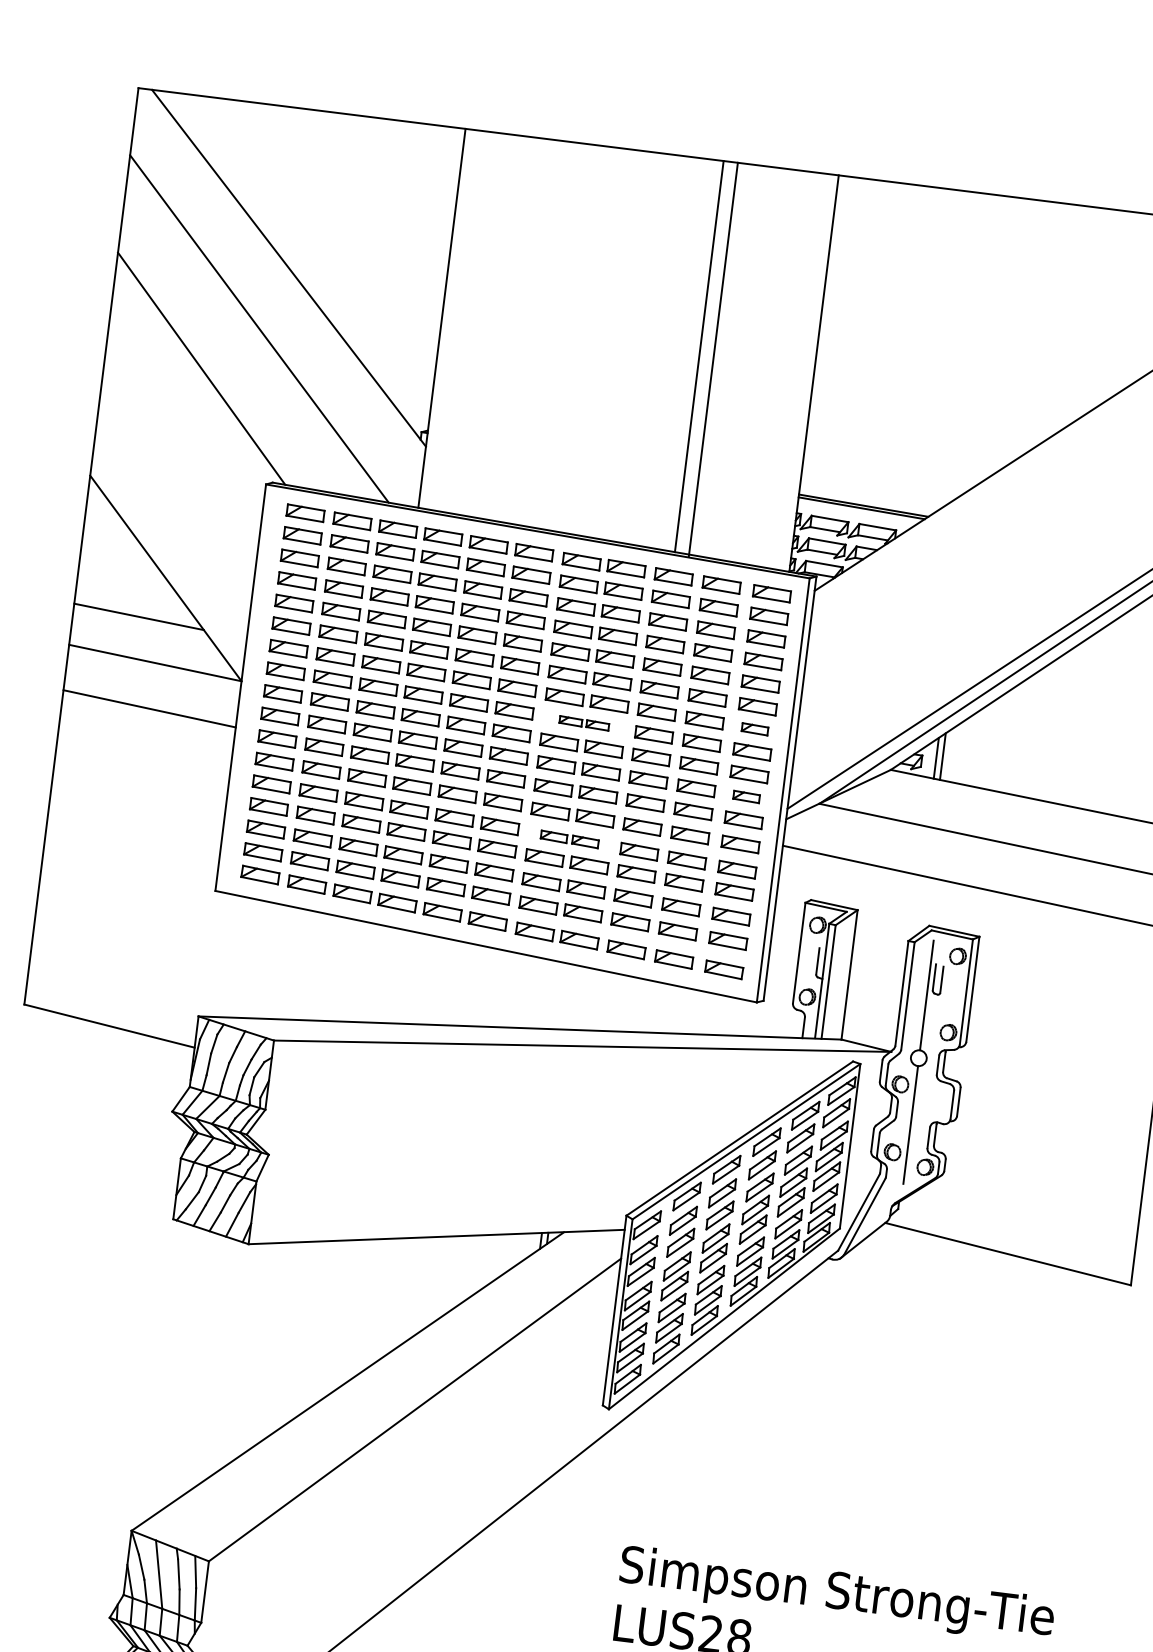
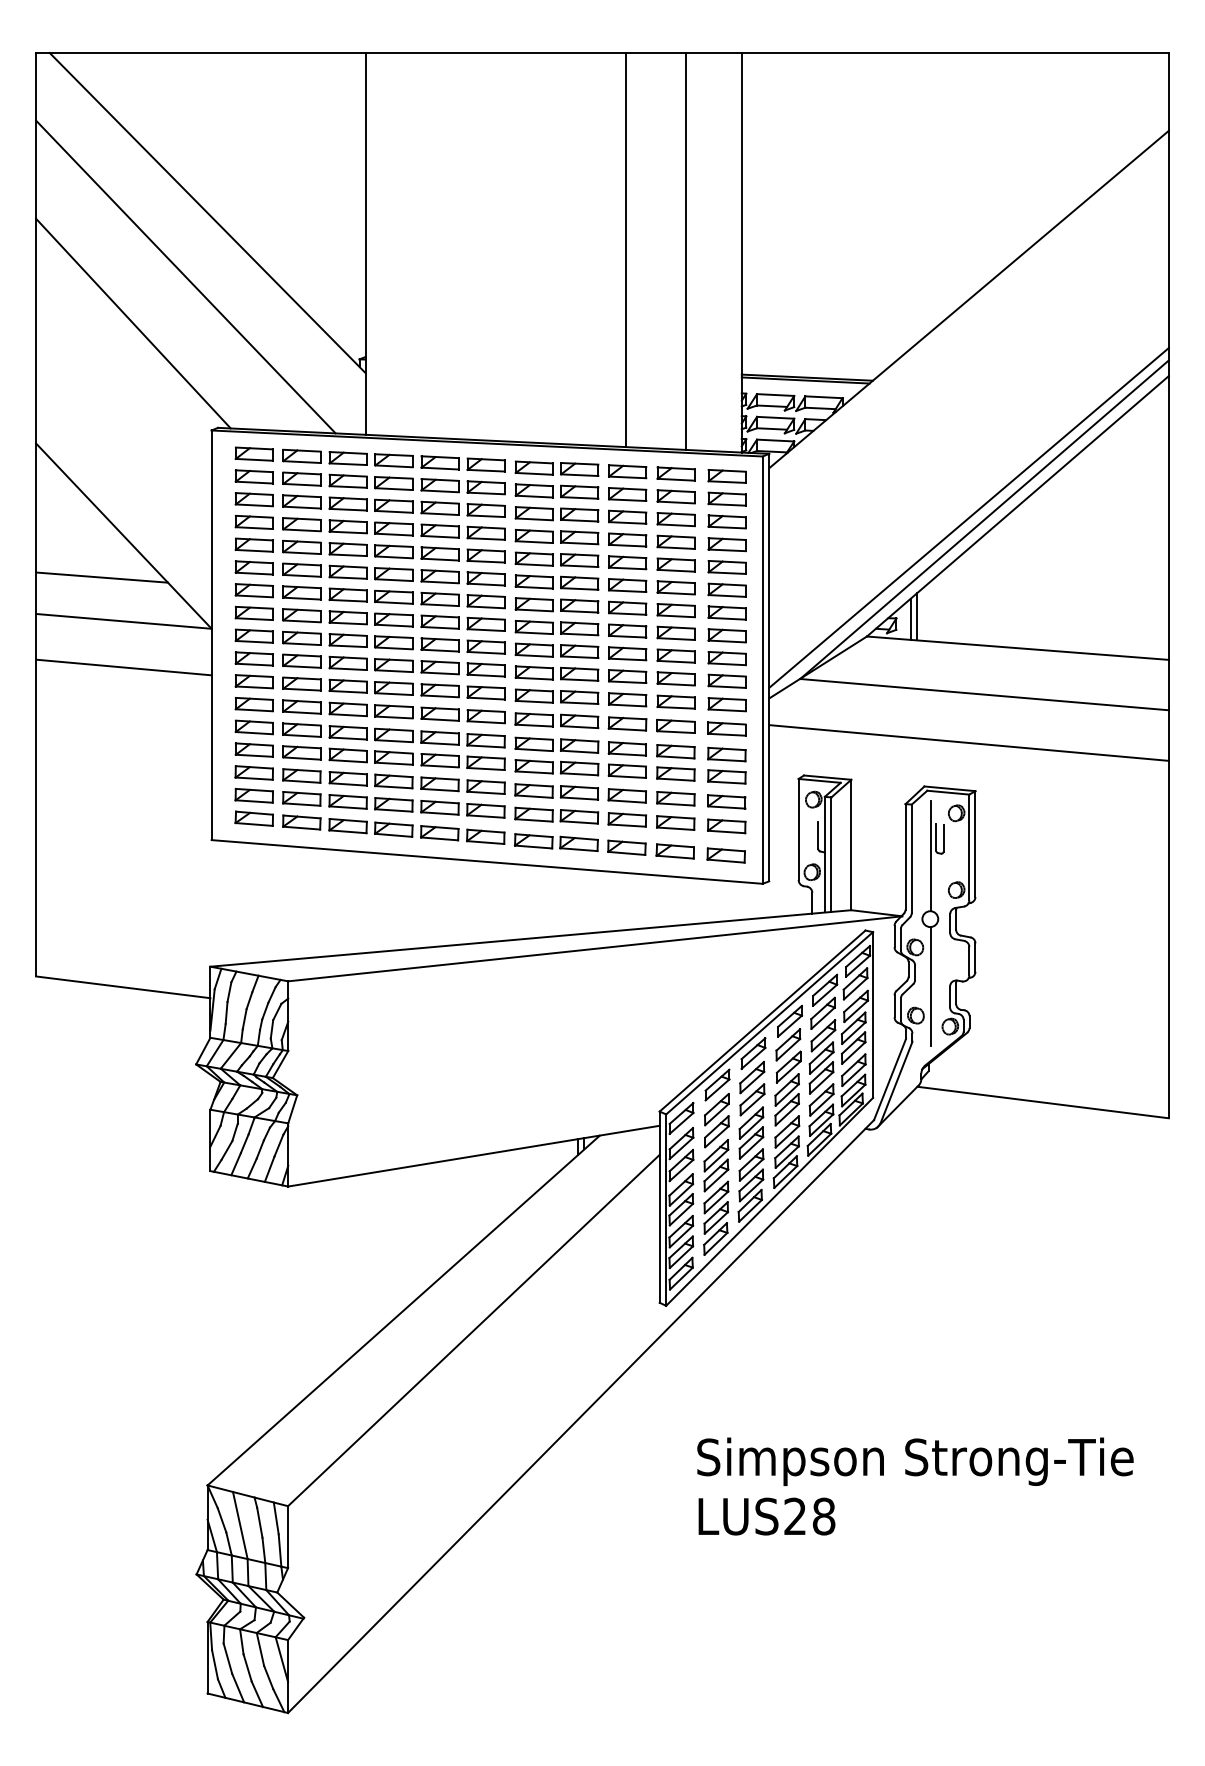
line: (713, 359) -> (686, 251), moved
part: (583, 723) -> (556, 628), size x1.67
part: (754, 728) -> (726, 612), size x1.43
part: (746, 796) -> (726, 680), size x1.43
part: (569, 838) -> (556, 744), size x1.43

